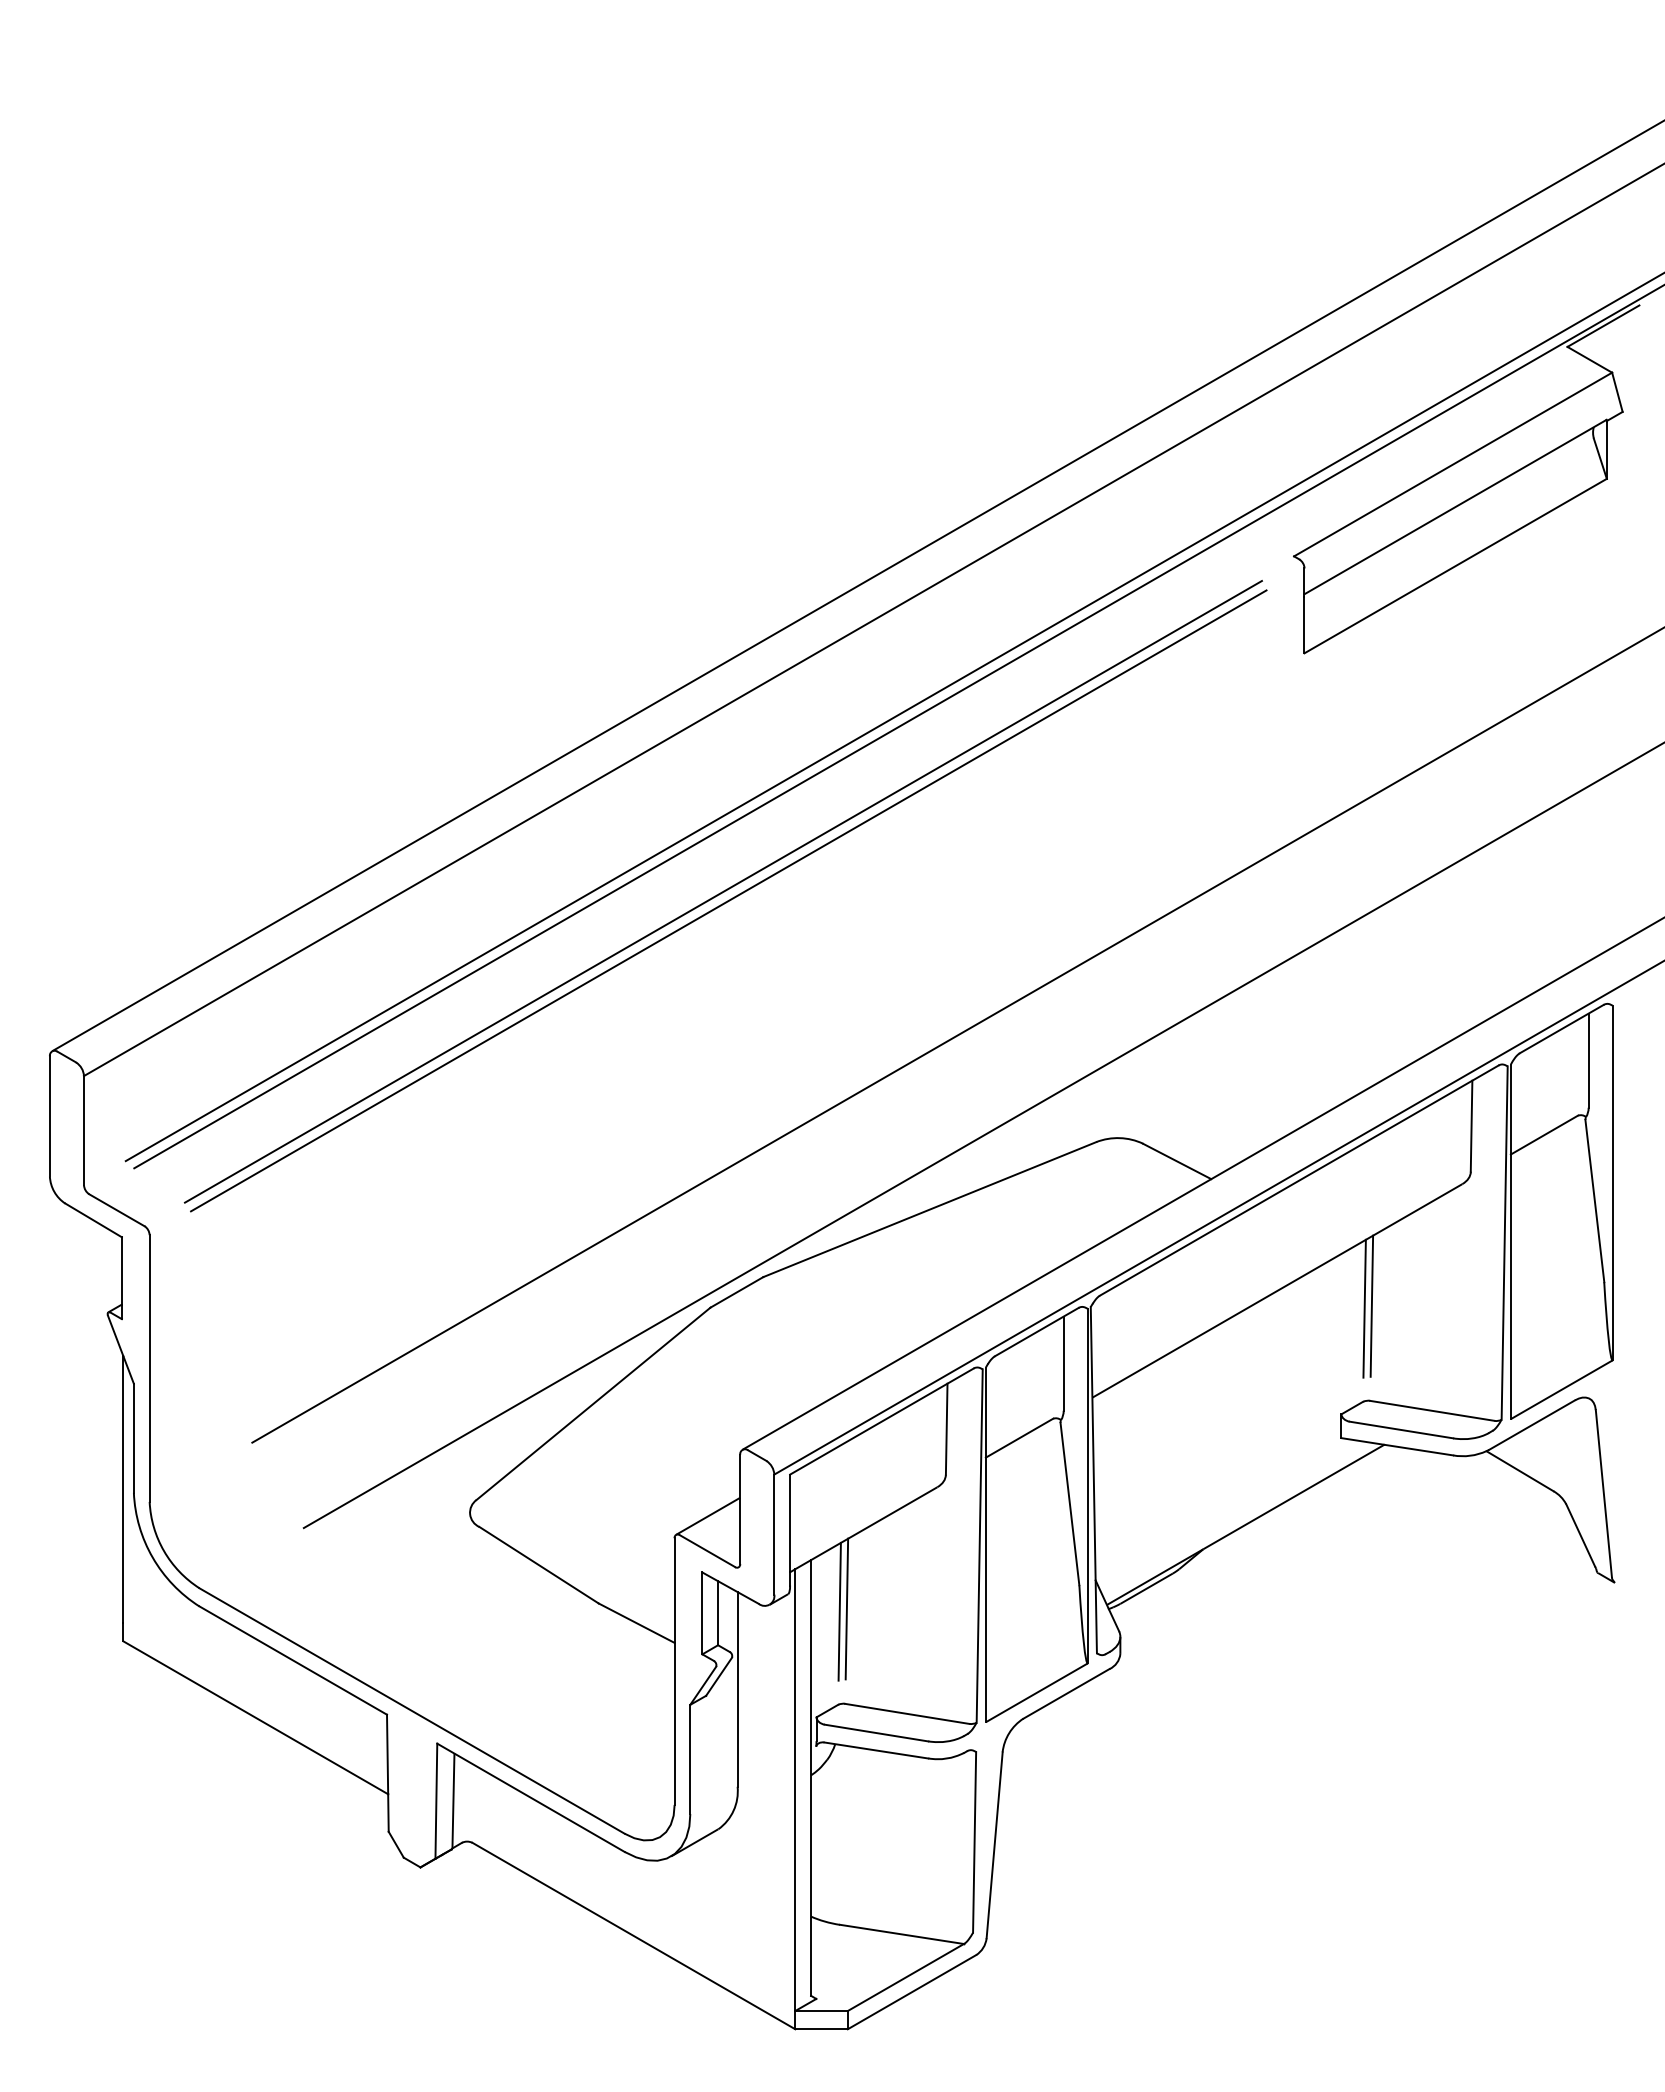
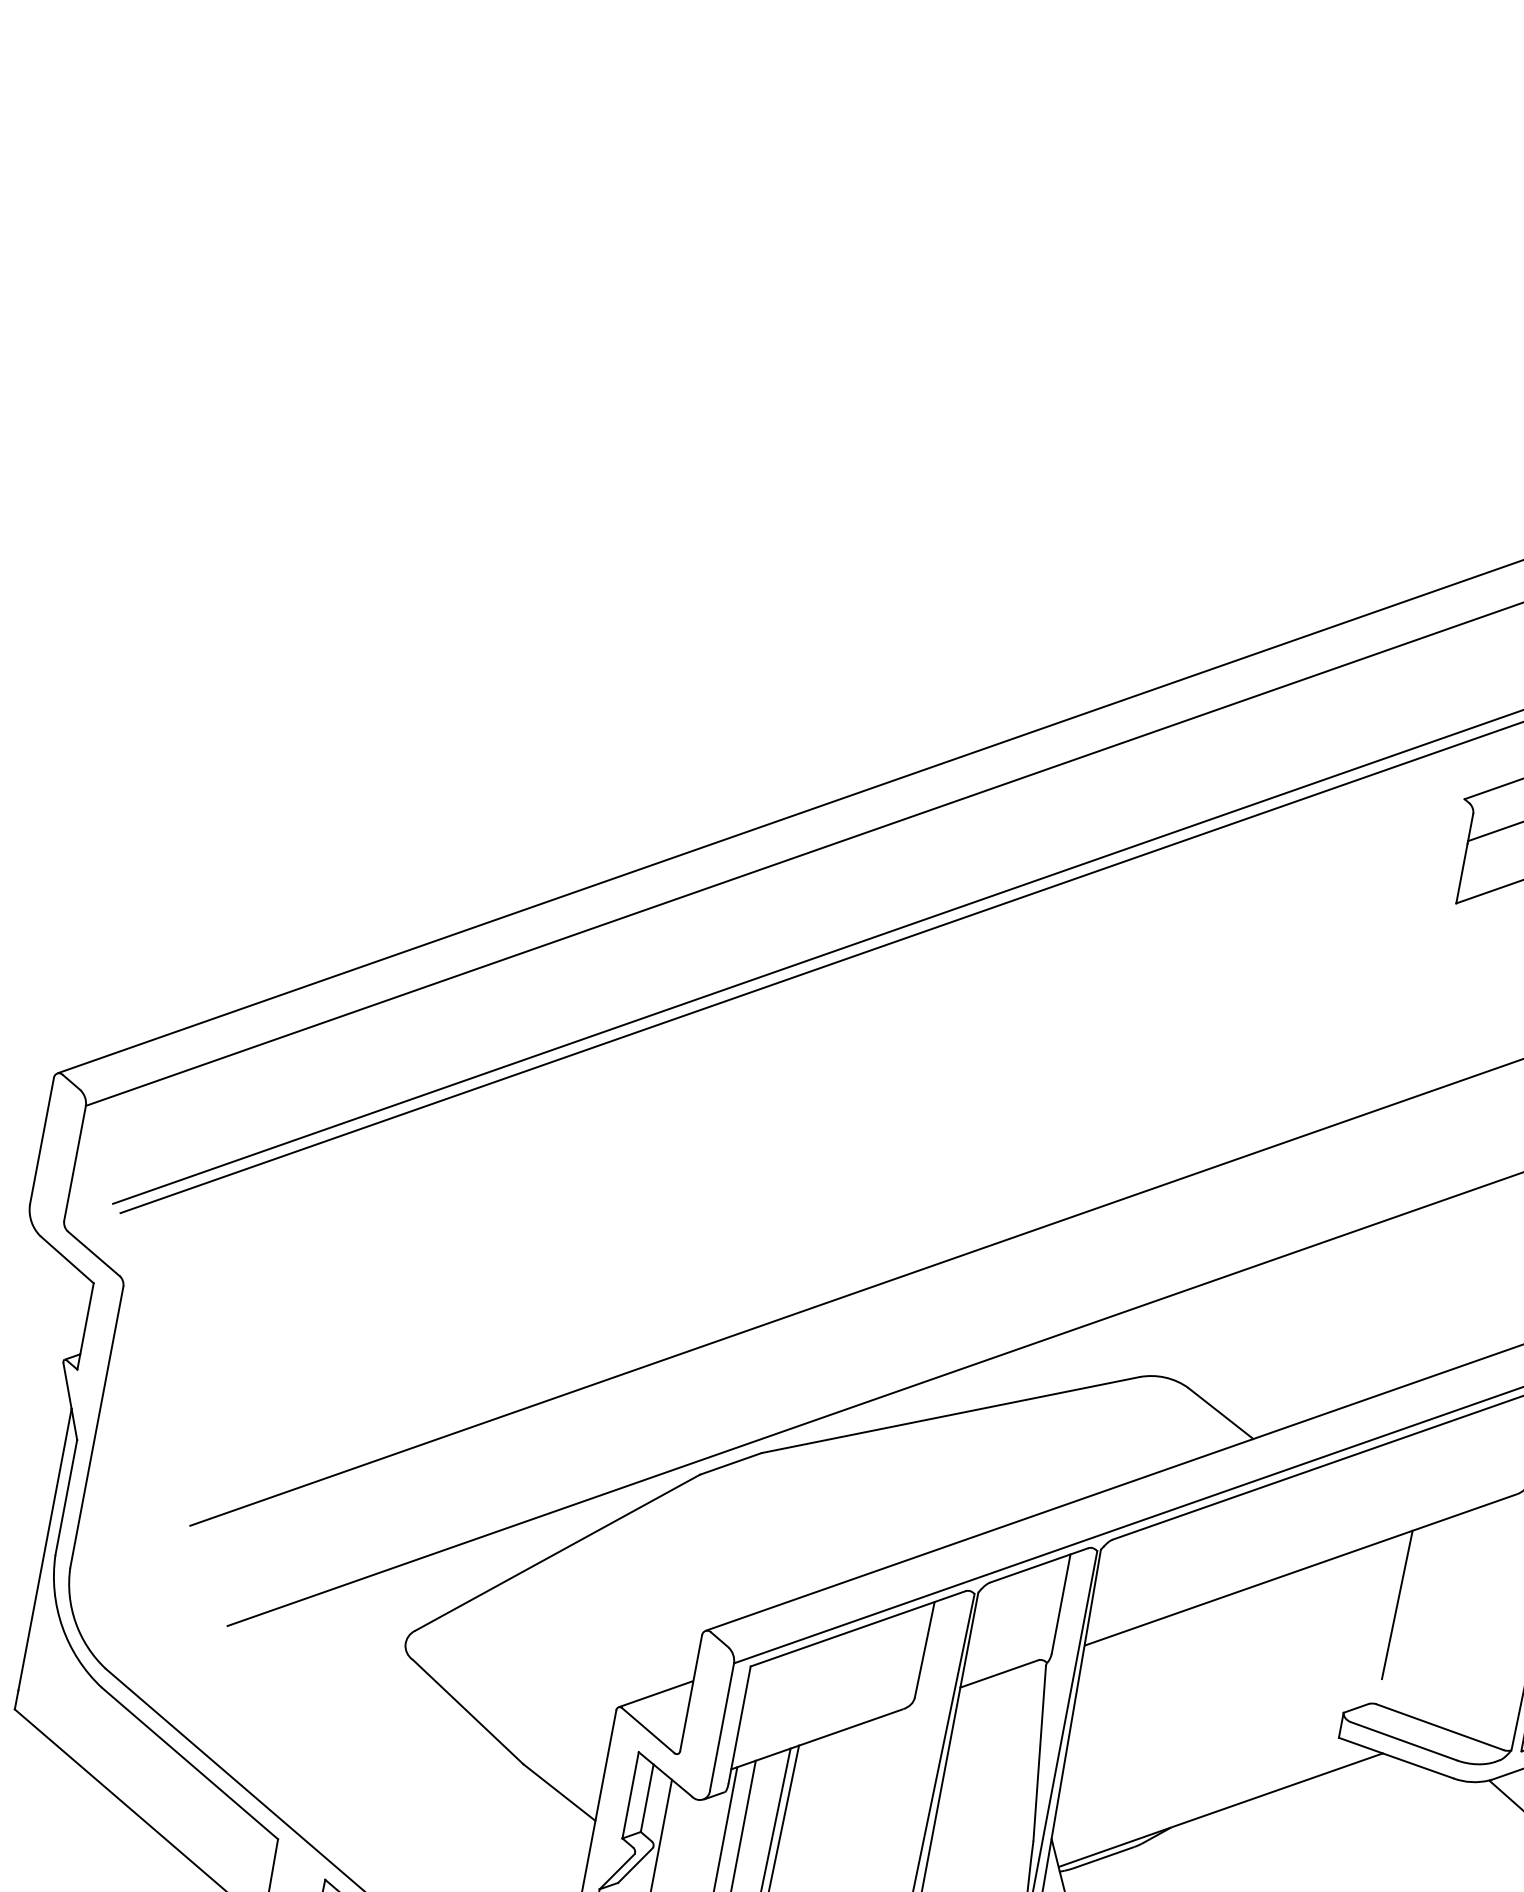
line: (722, 891) -> (795, 1038), removed
line: (728, 900) -> (800, 1049), removed
line: (1364, 1308) -> (1389, 1605), removed

